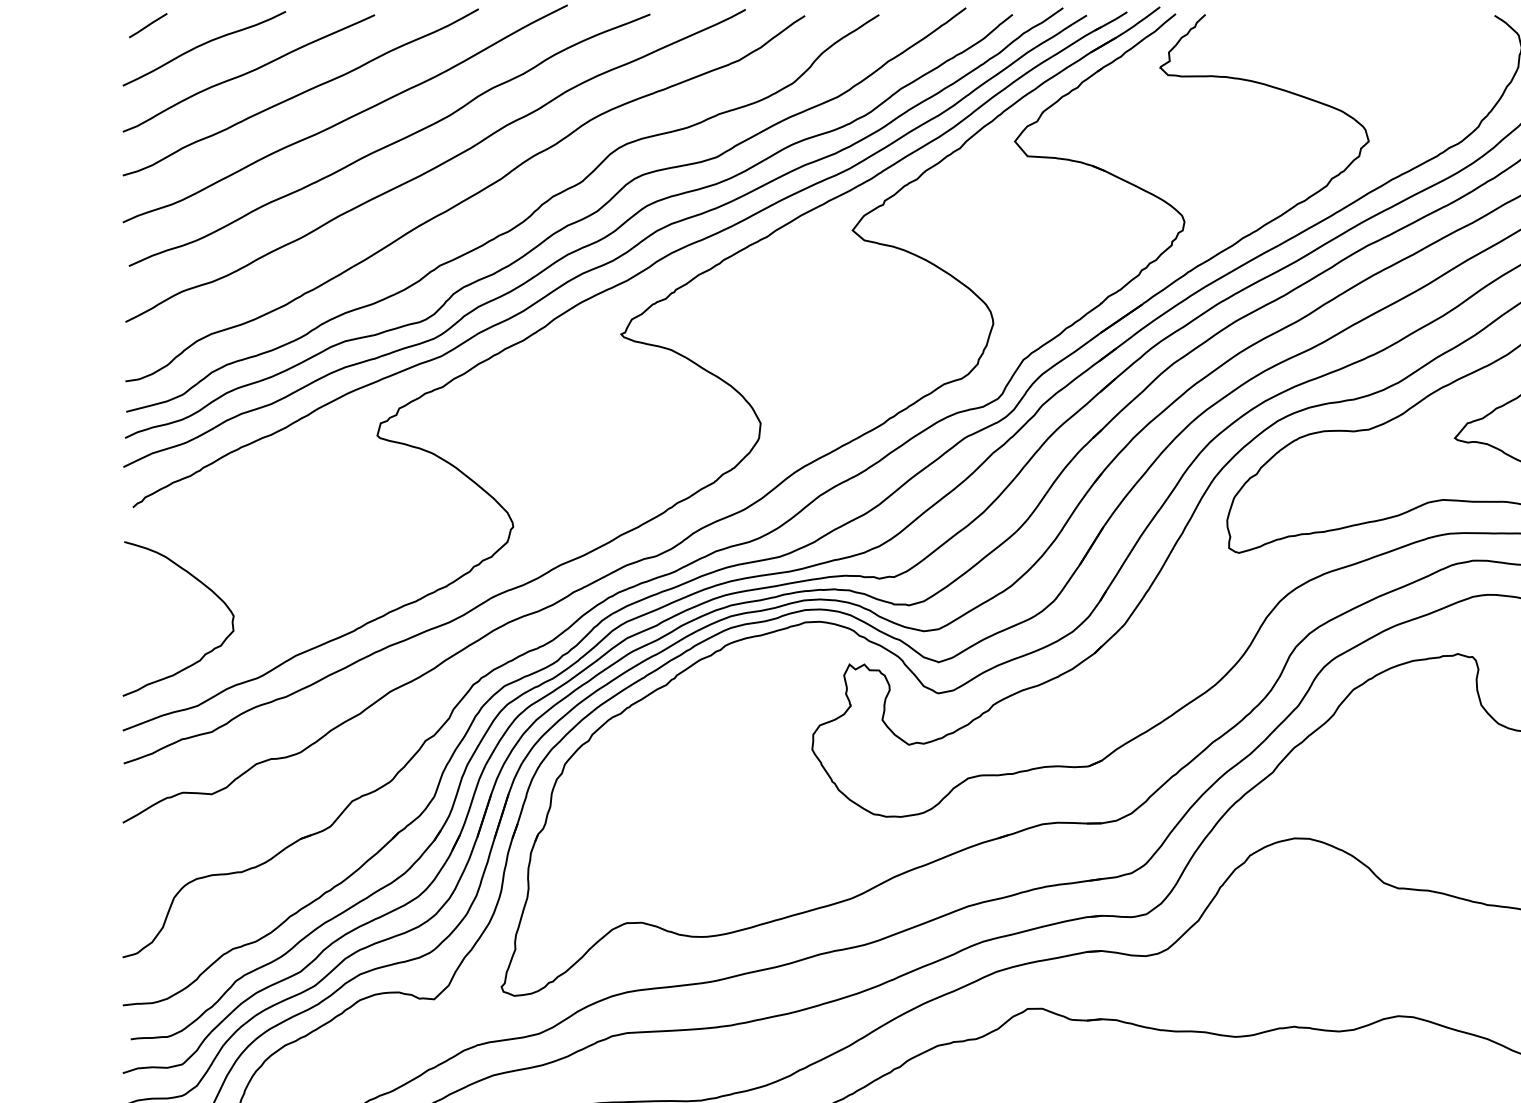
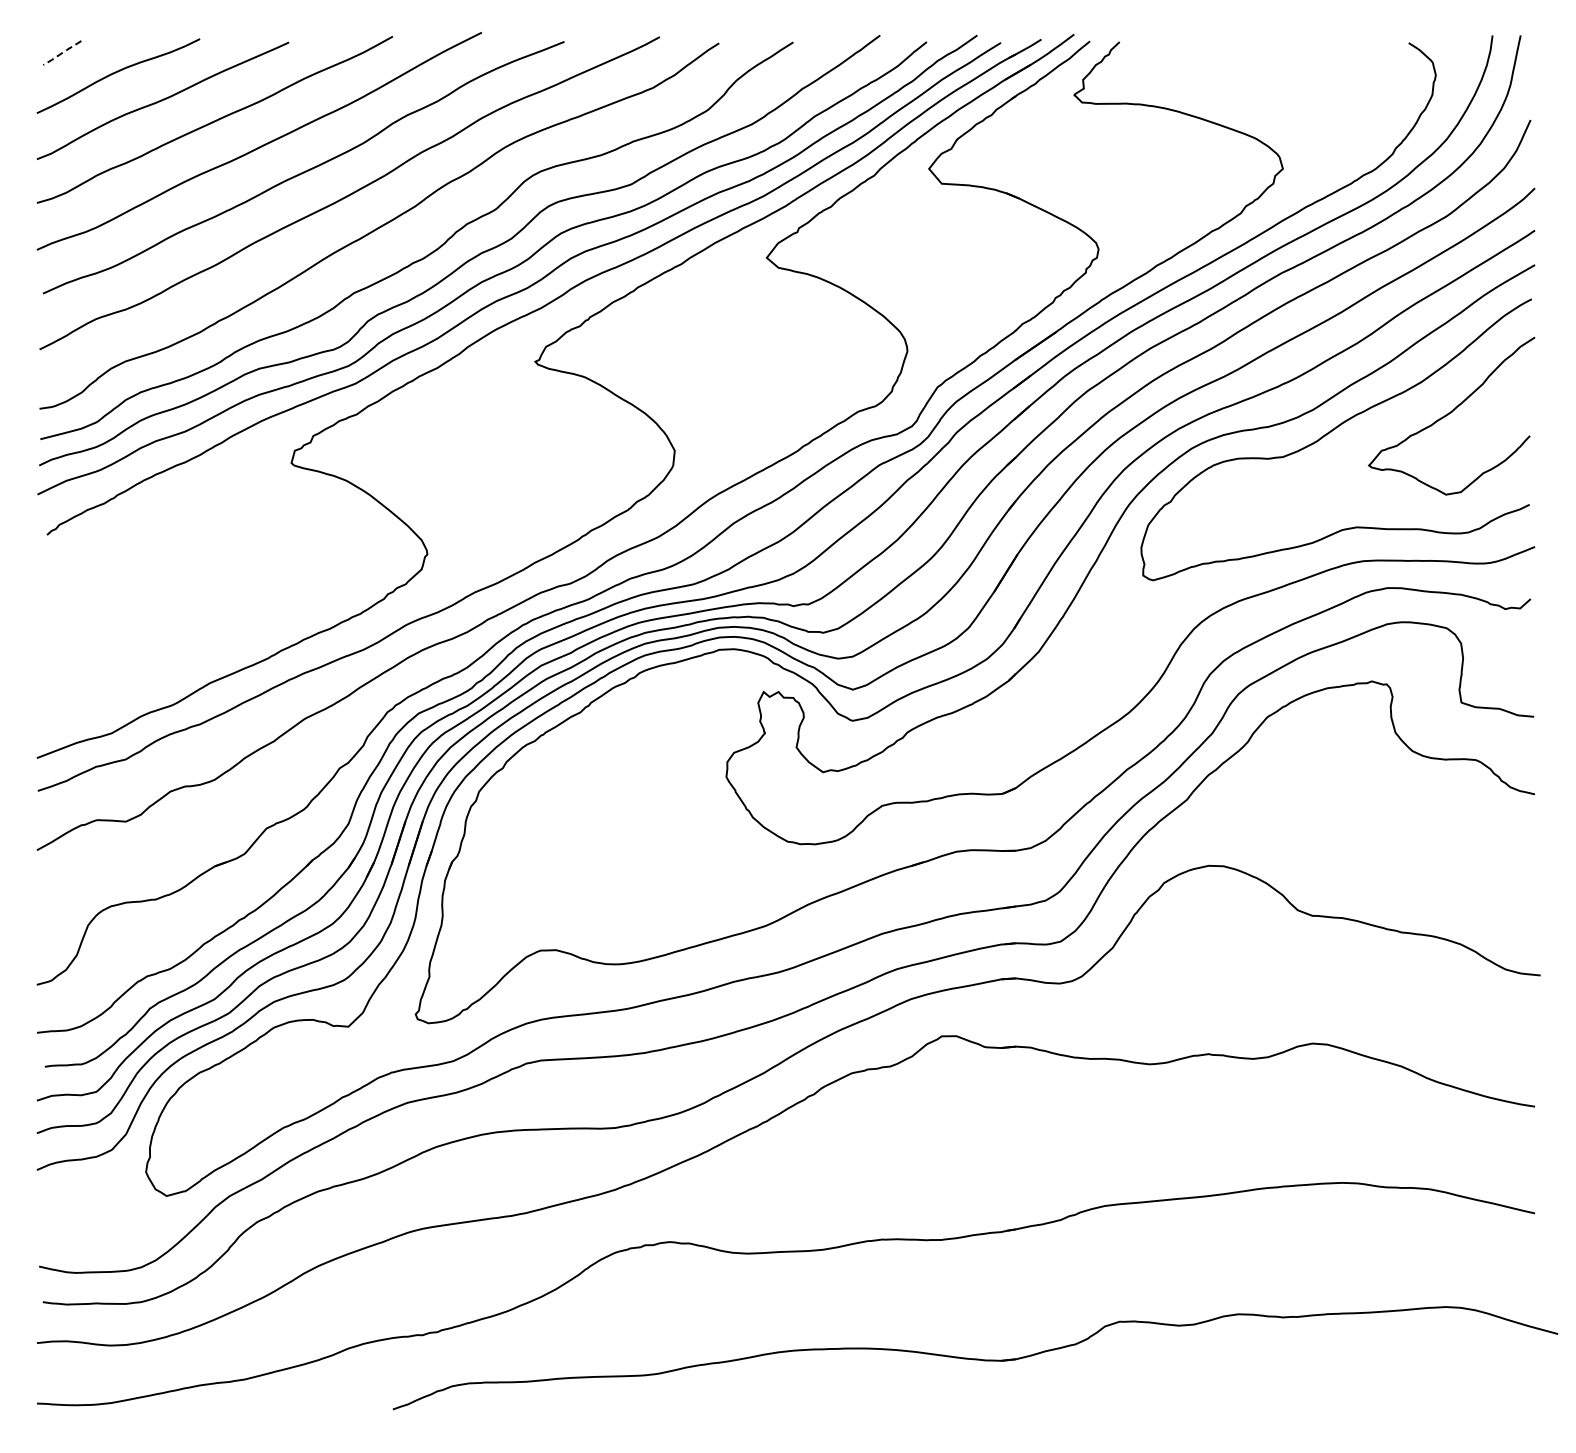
line: (148, 25) -> (62, 52), solid -> dashed
curve: (205, 587) -> (119, 614), removed

